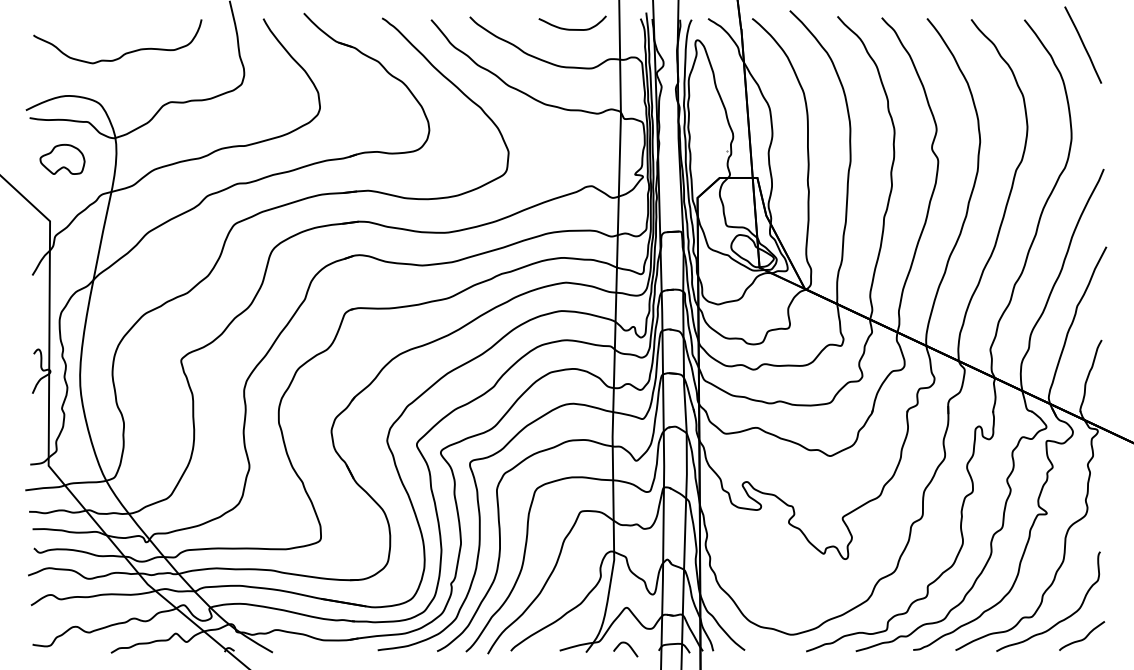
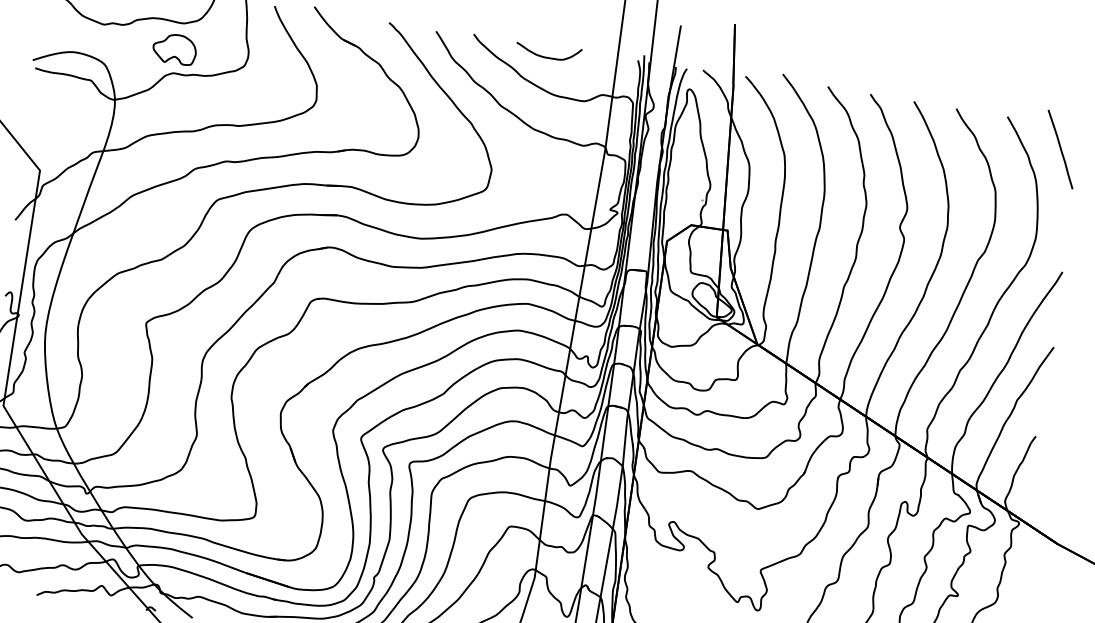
curve: (572, 28) -> (547, 56), moved
part: (62, 158) -> (174, 48), moved

